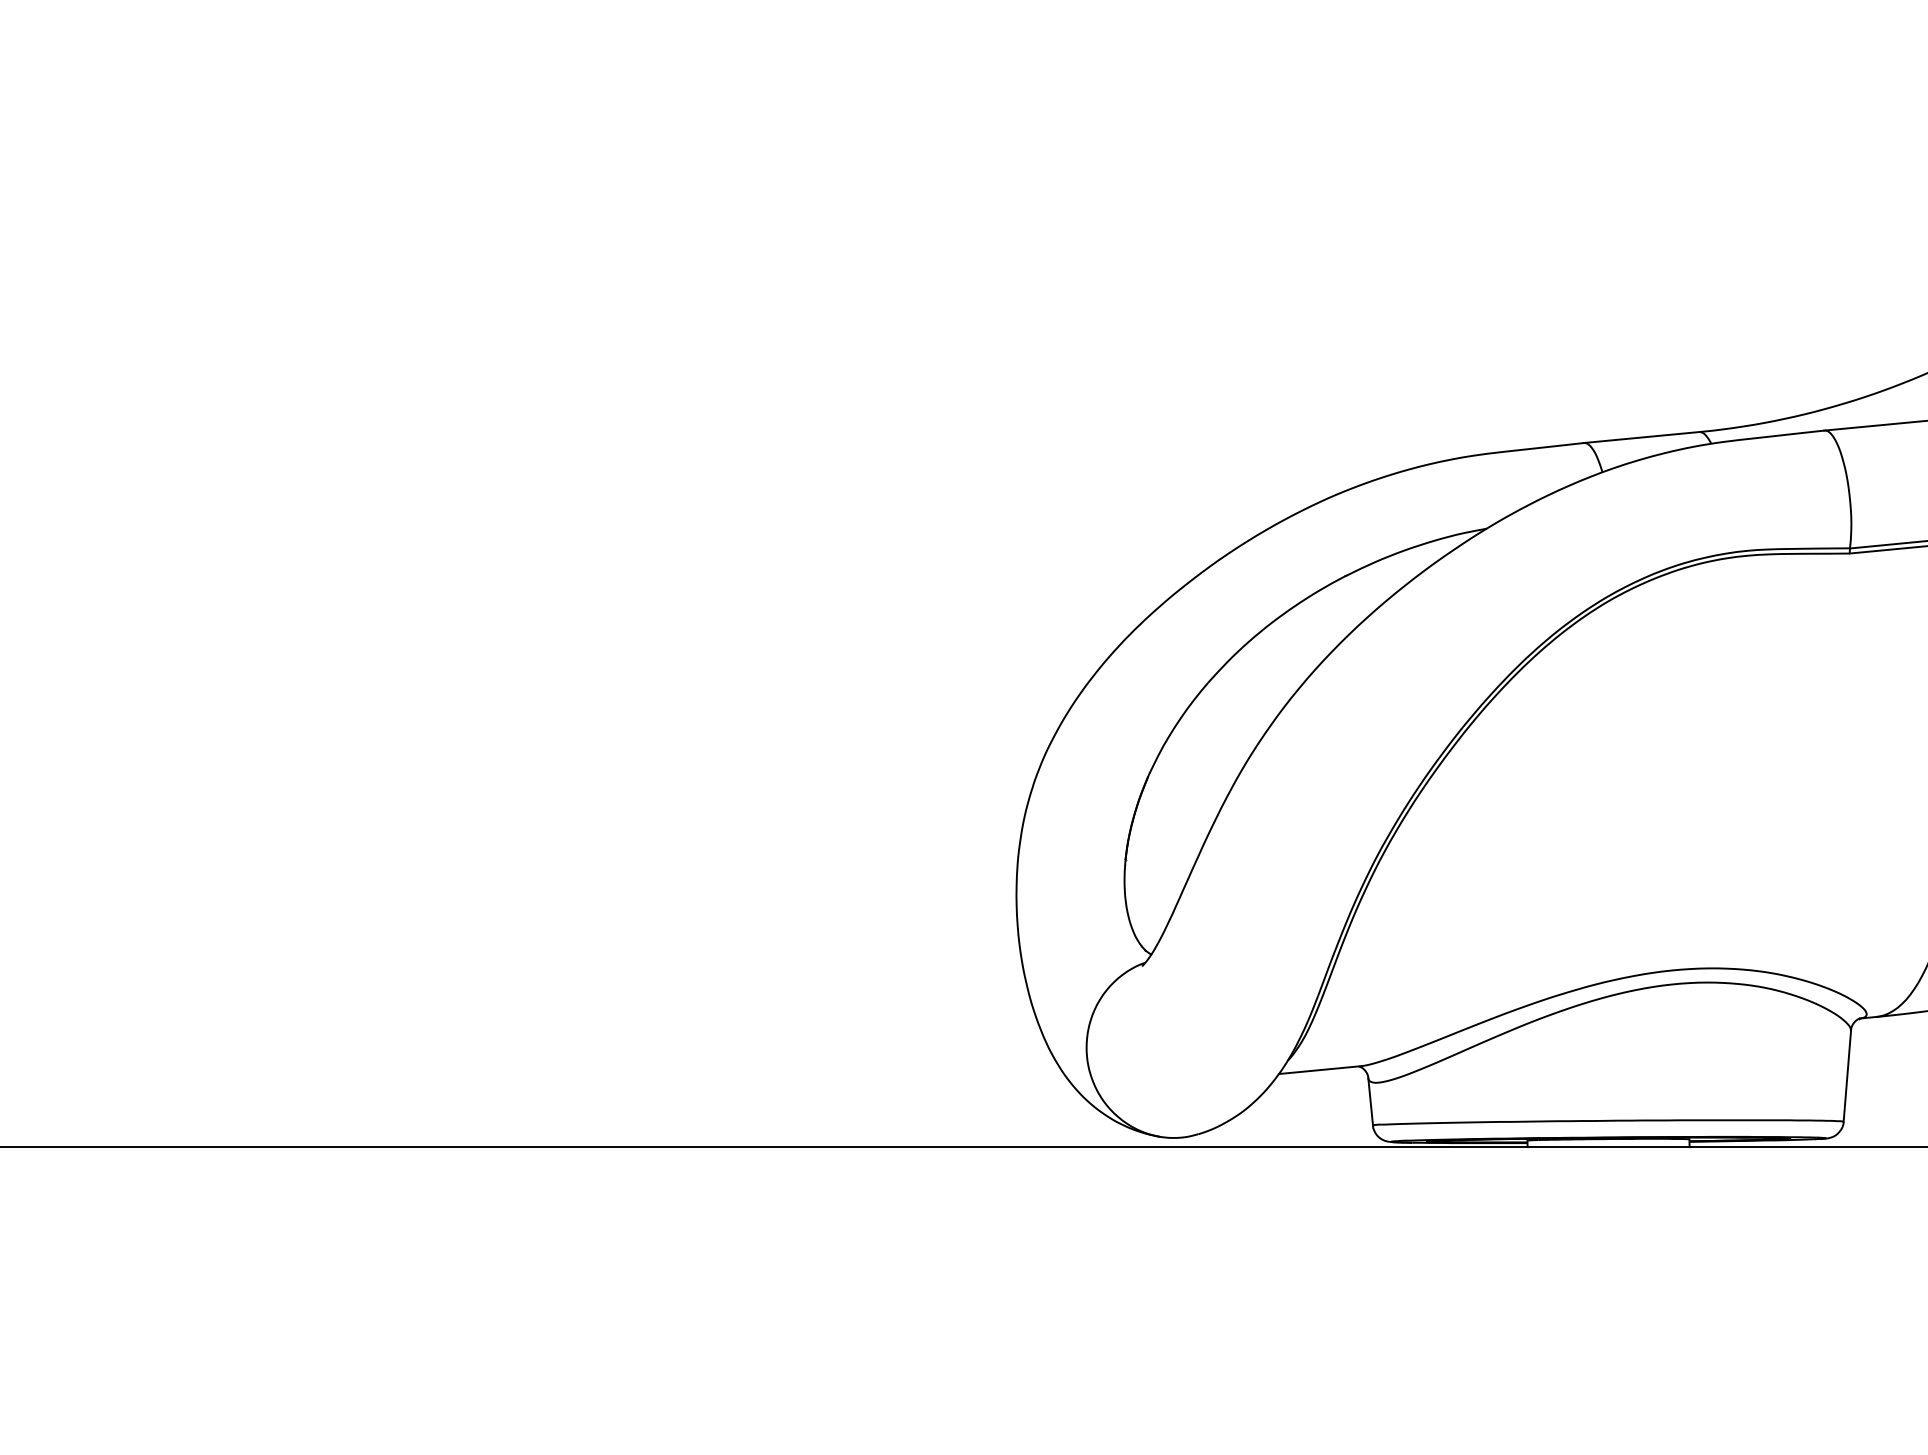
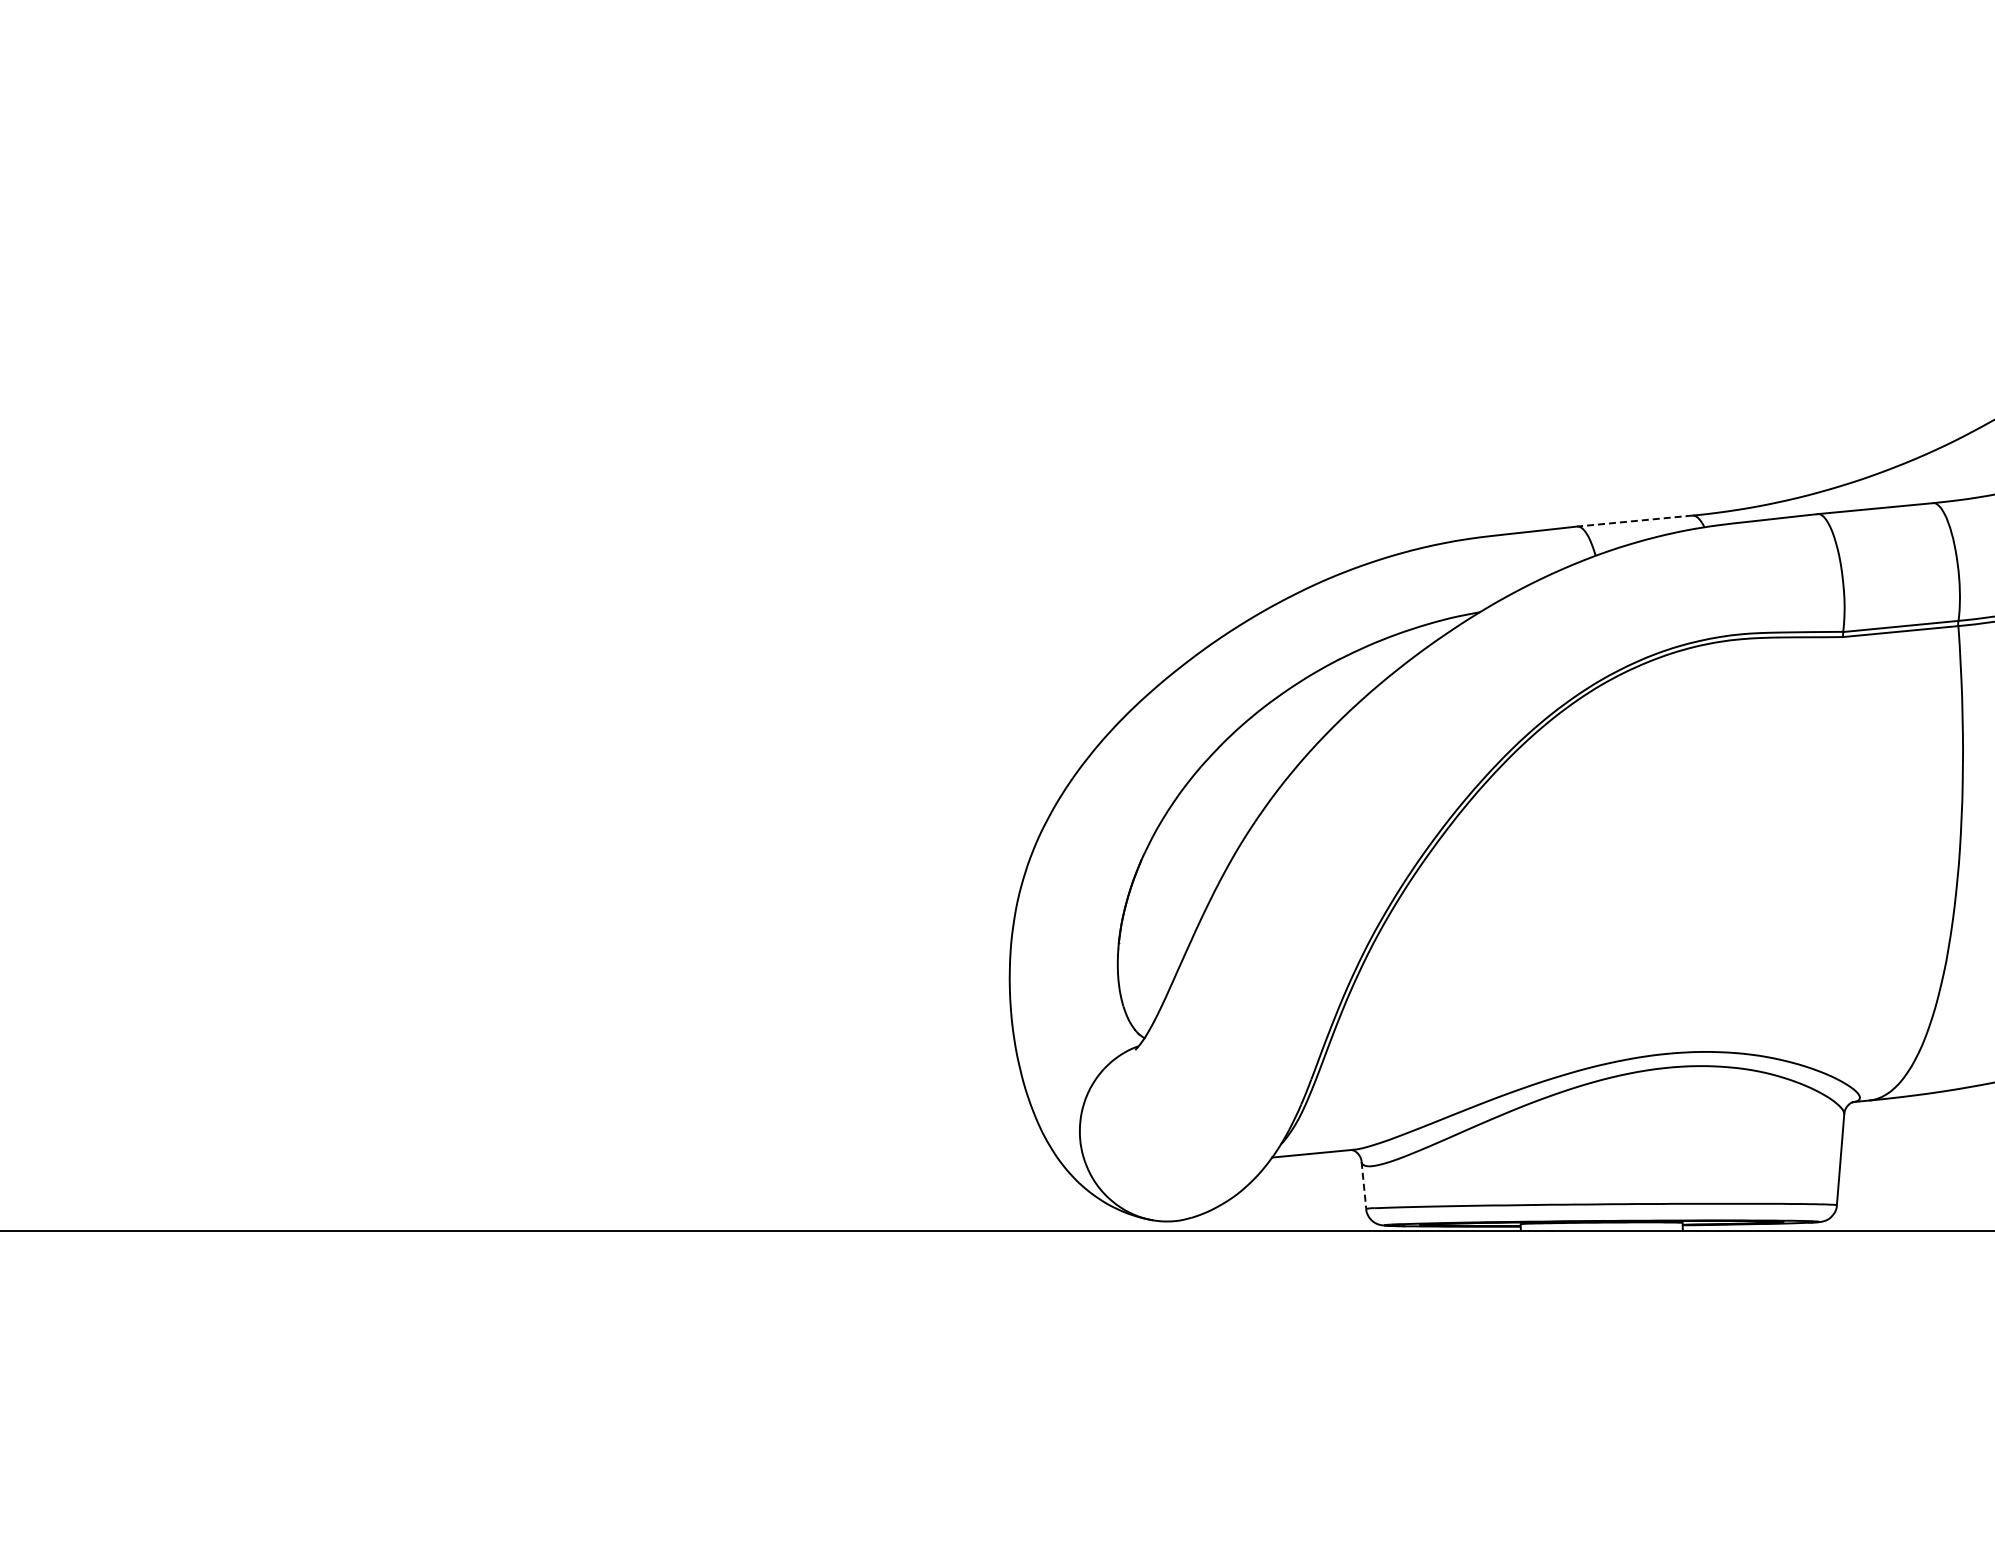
line: (1641, 437) -> (1634, 521), solid -> dashed
line: (1370, 1101) -> (1363, 1185), solid -> dashed

